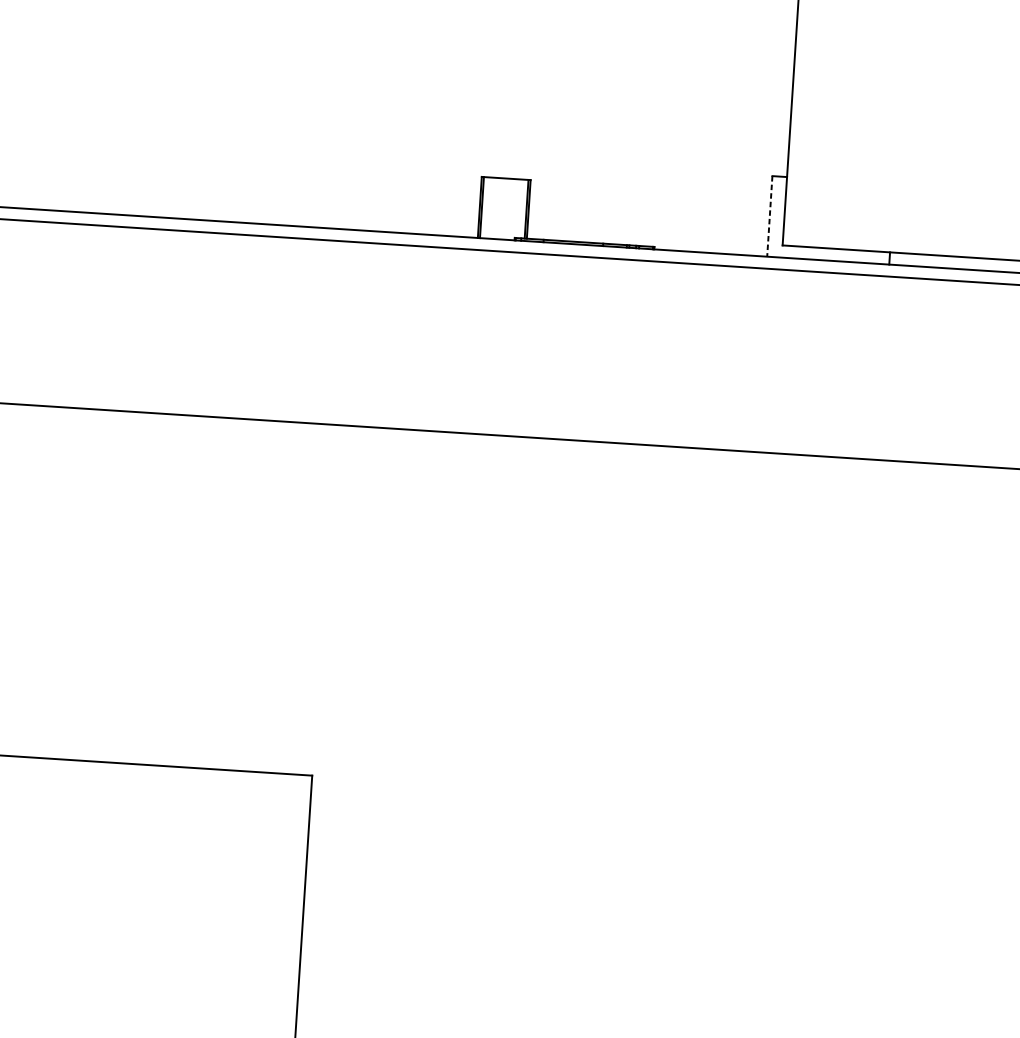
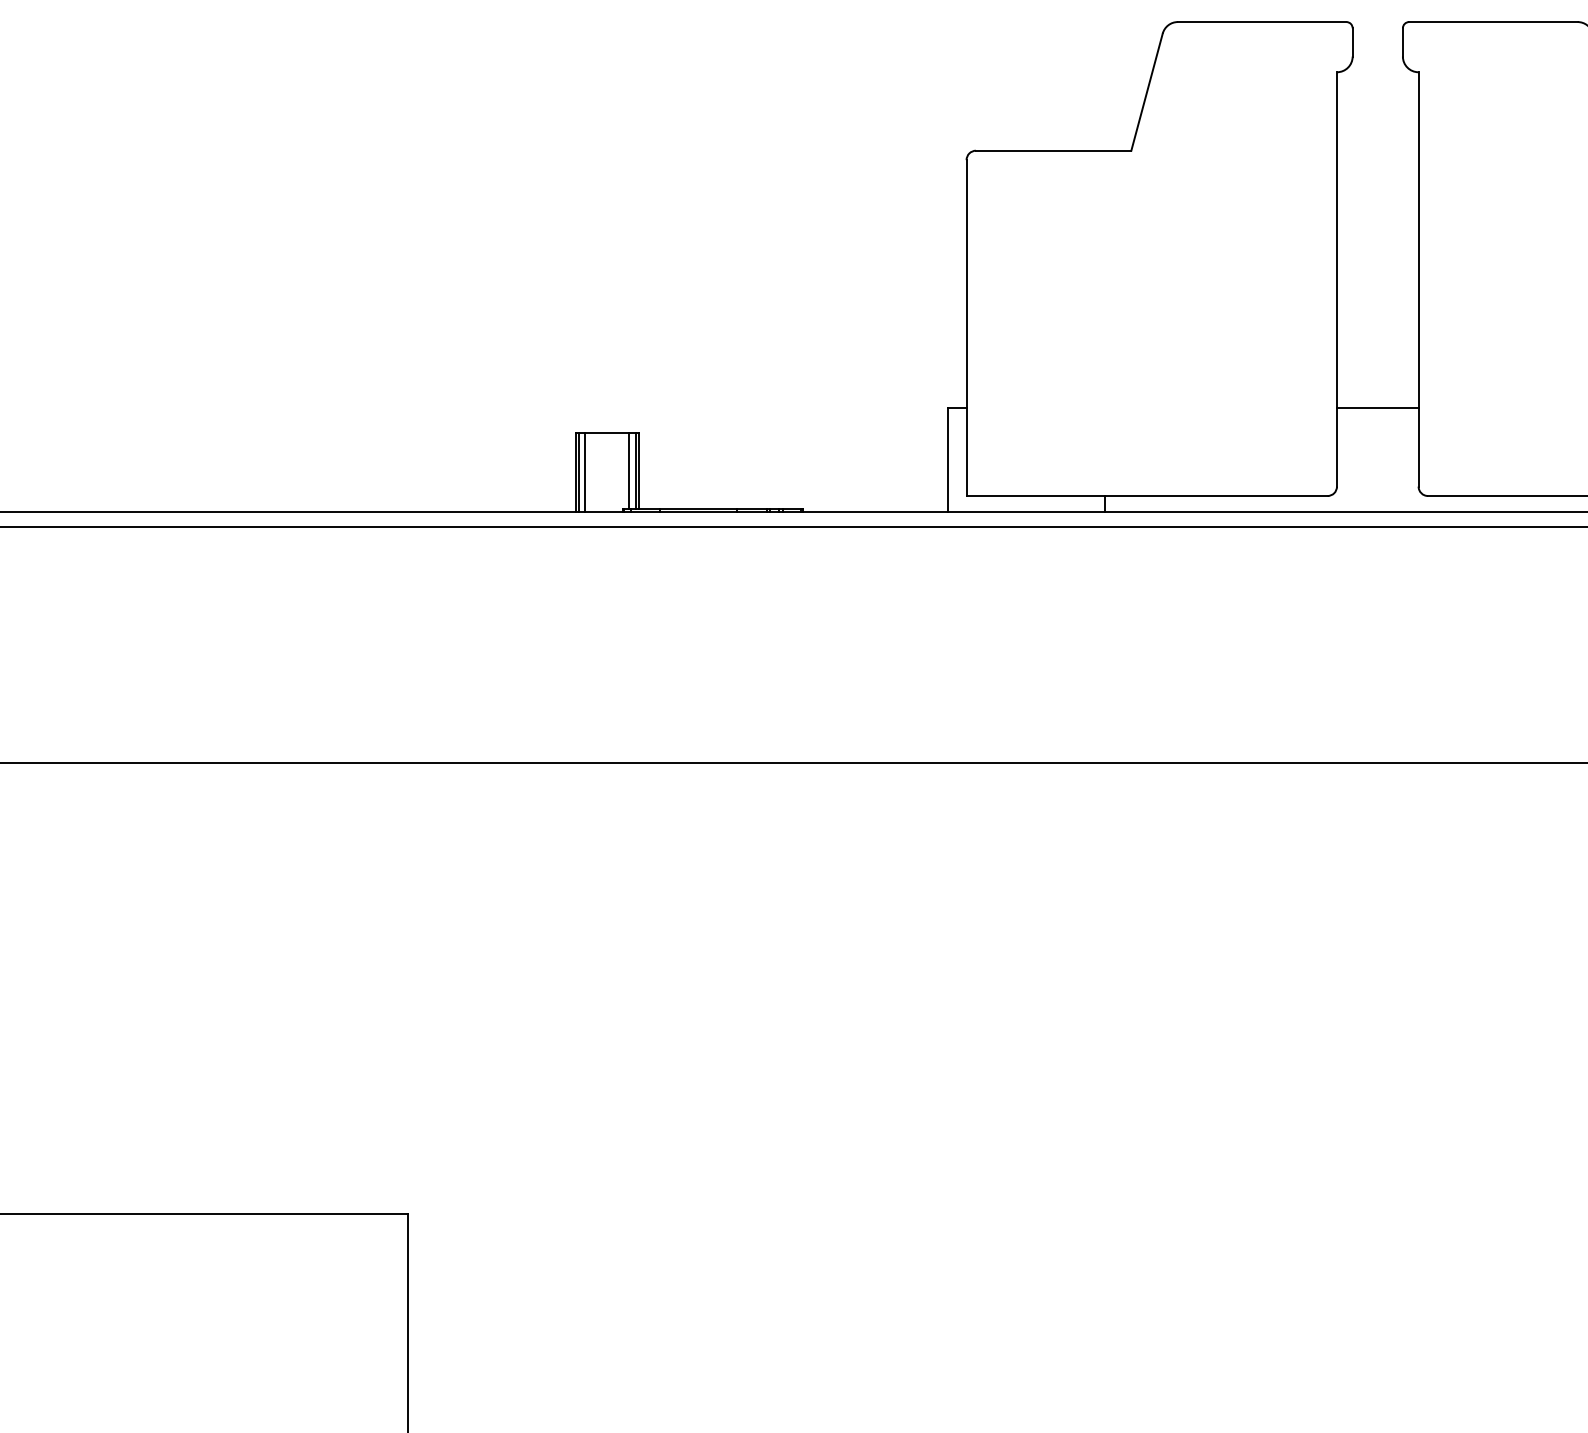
line: (487, 207) -> (585, 472), added
line: (521, 208) -> (629, 470), added
line: (769, 216) -> (947, 459), dashed -> solid

